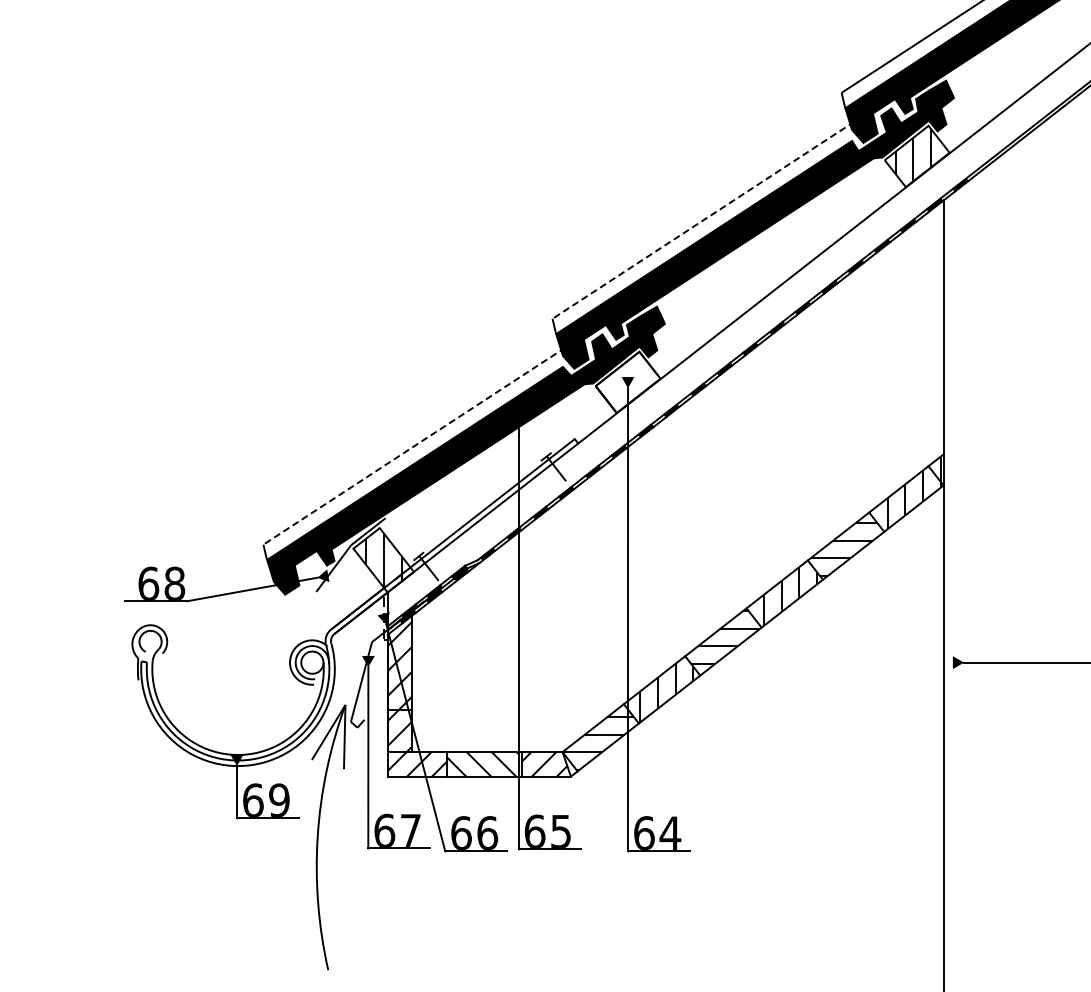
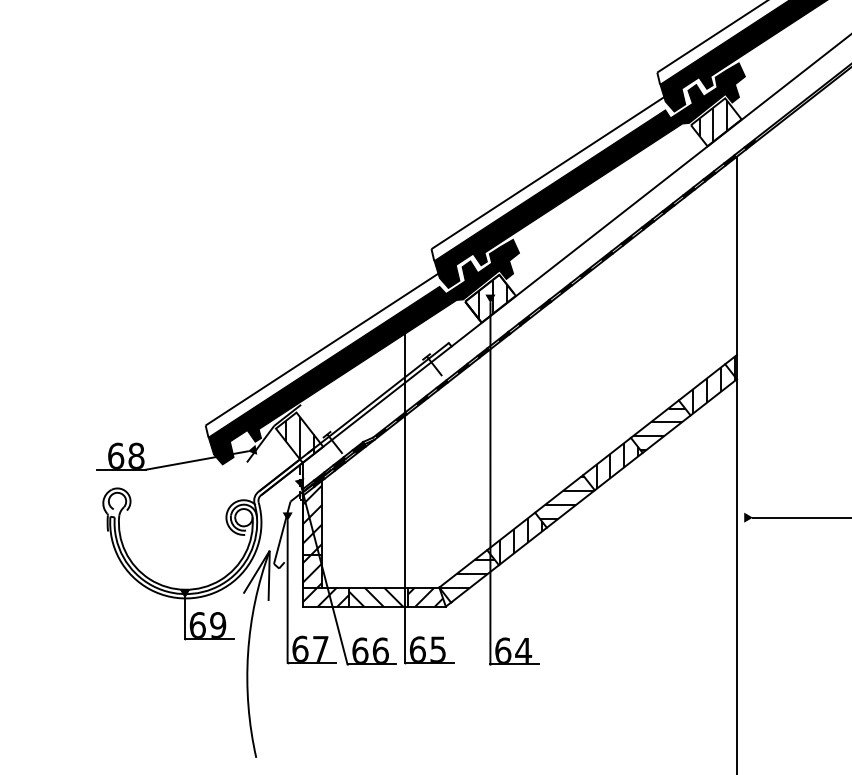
line: (703, 220) -> (549, 172), dashed -> solid
hatch: (630, 383) -> (492, 299), added
line: (414, 446) -> (323, 348), dashed -> solid

